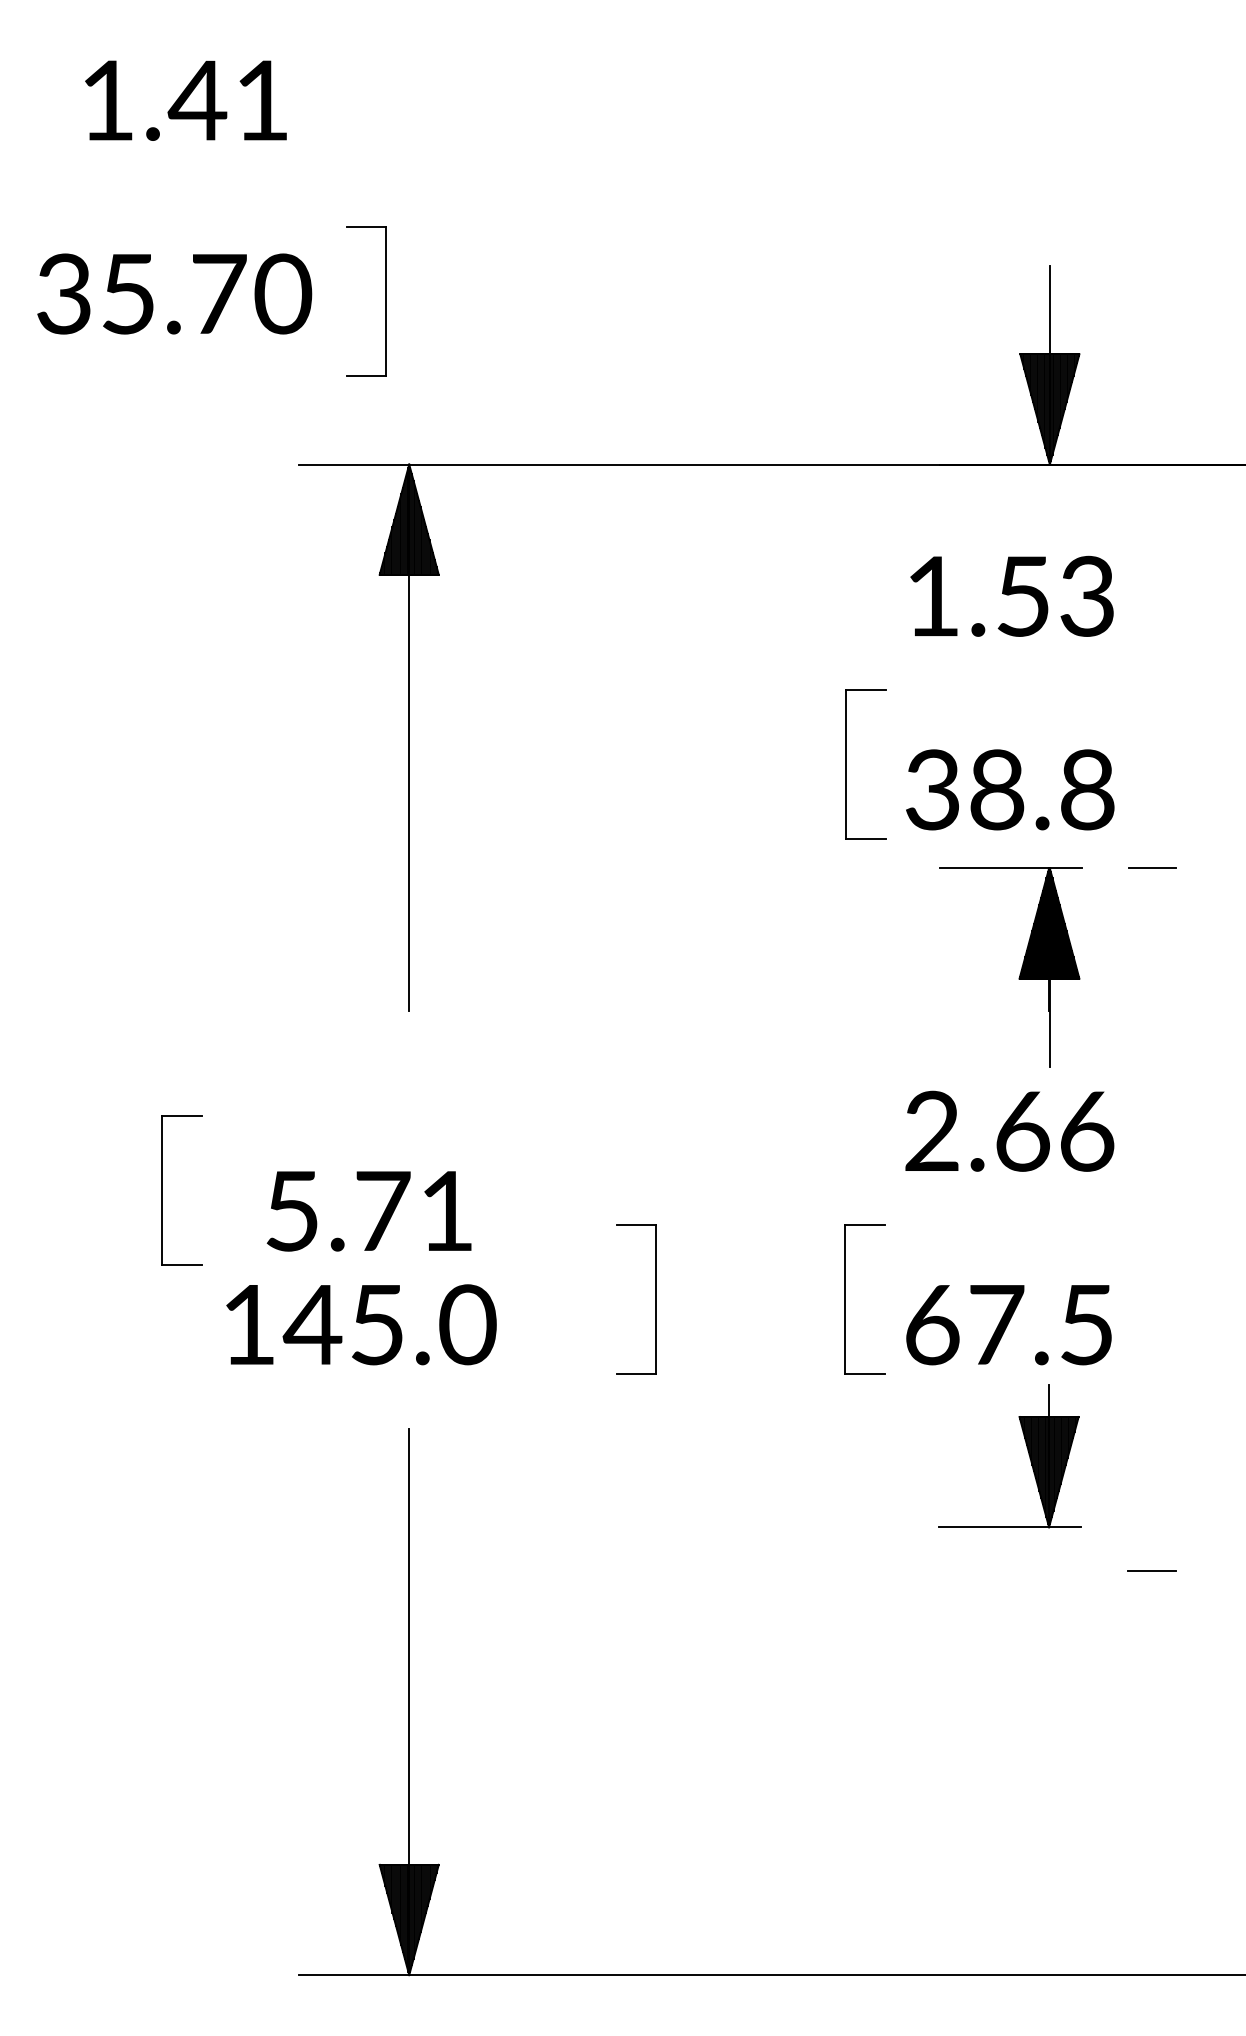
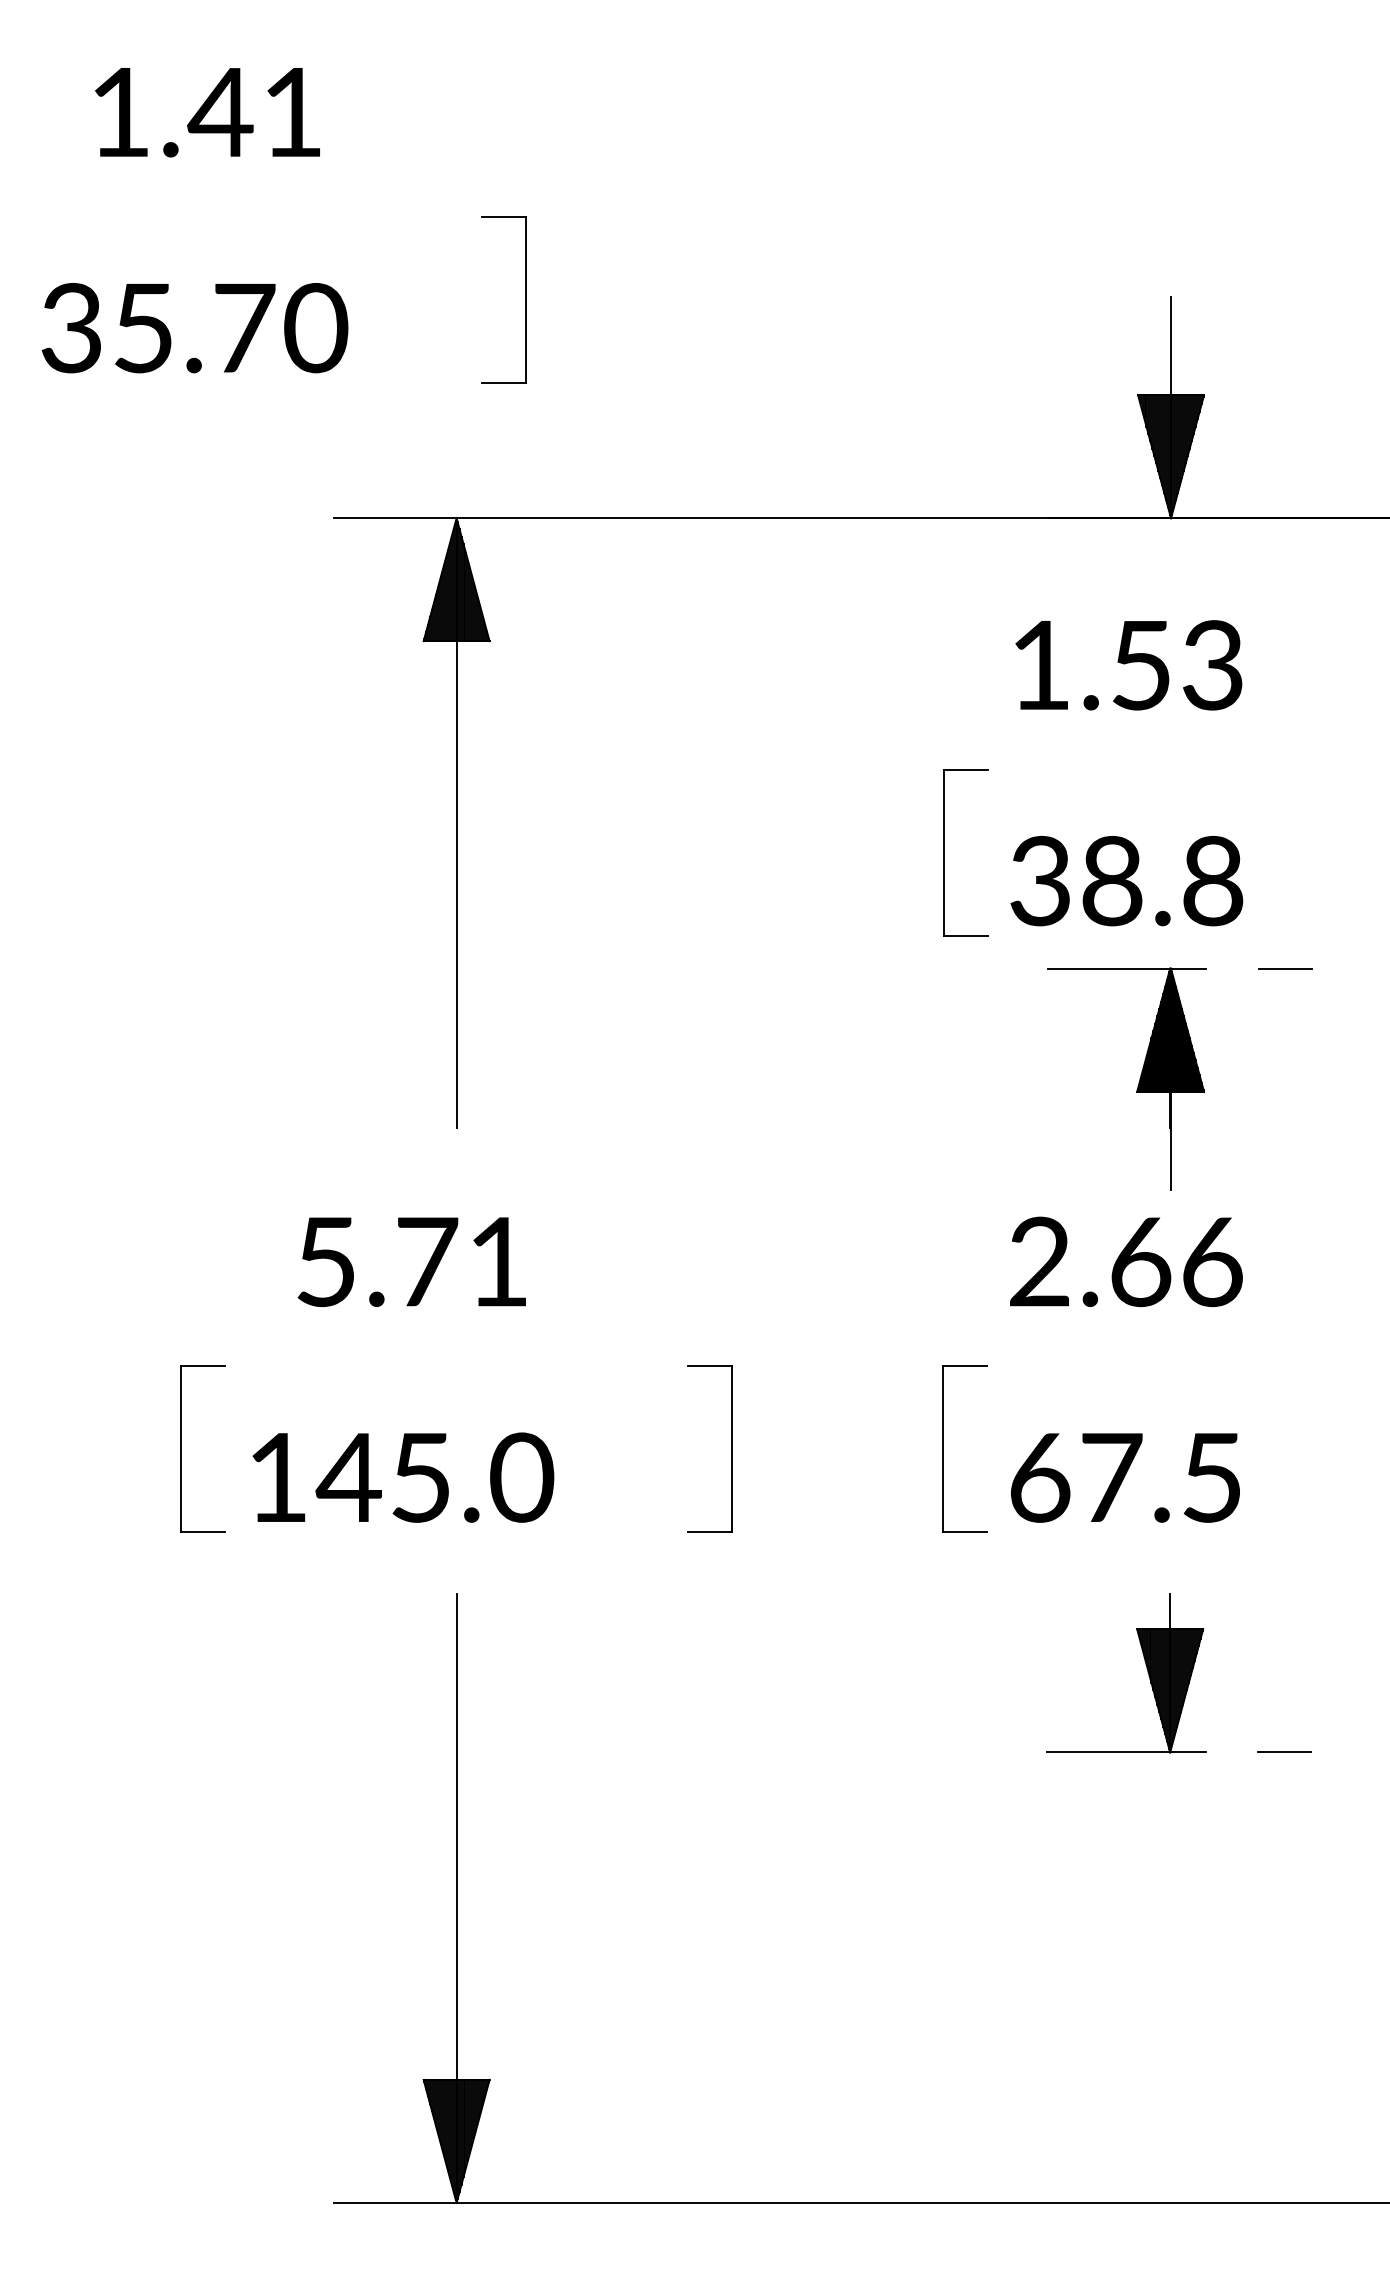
part: (385, 301) -> (525, 299), moved
part: (162, 1190) -> (181, 1448), moved
text: (368, 1211) -> (411, 1262), moved
part: (1027, 1452) -> (1146, 1668), moved

